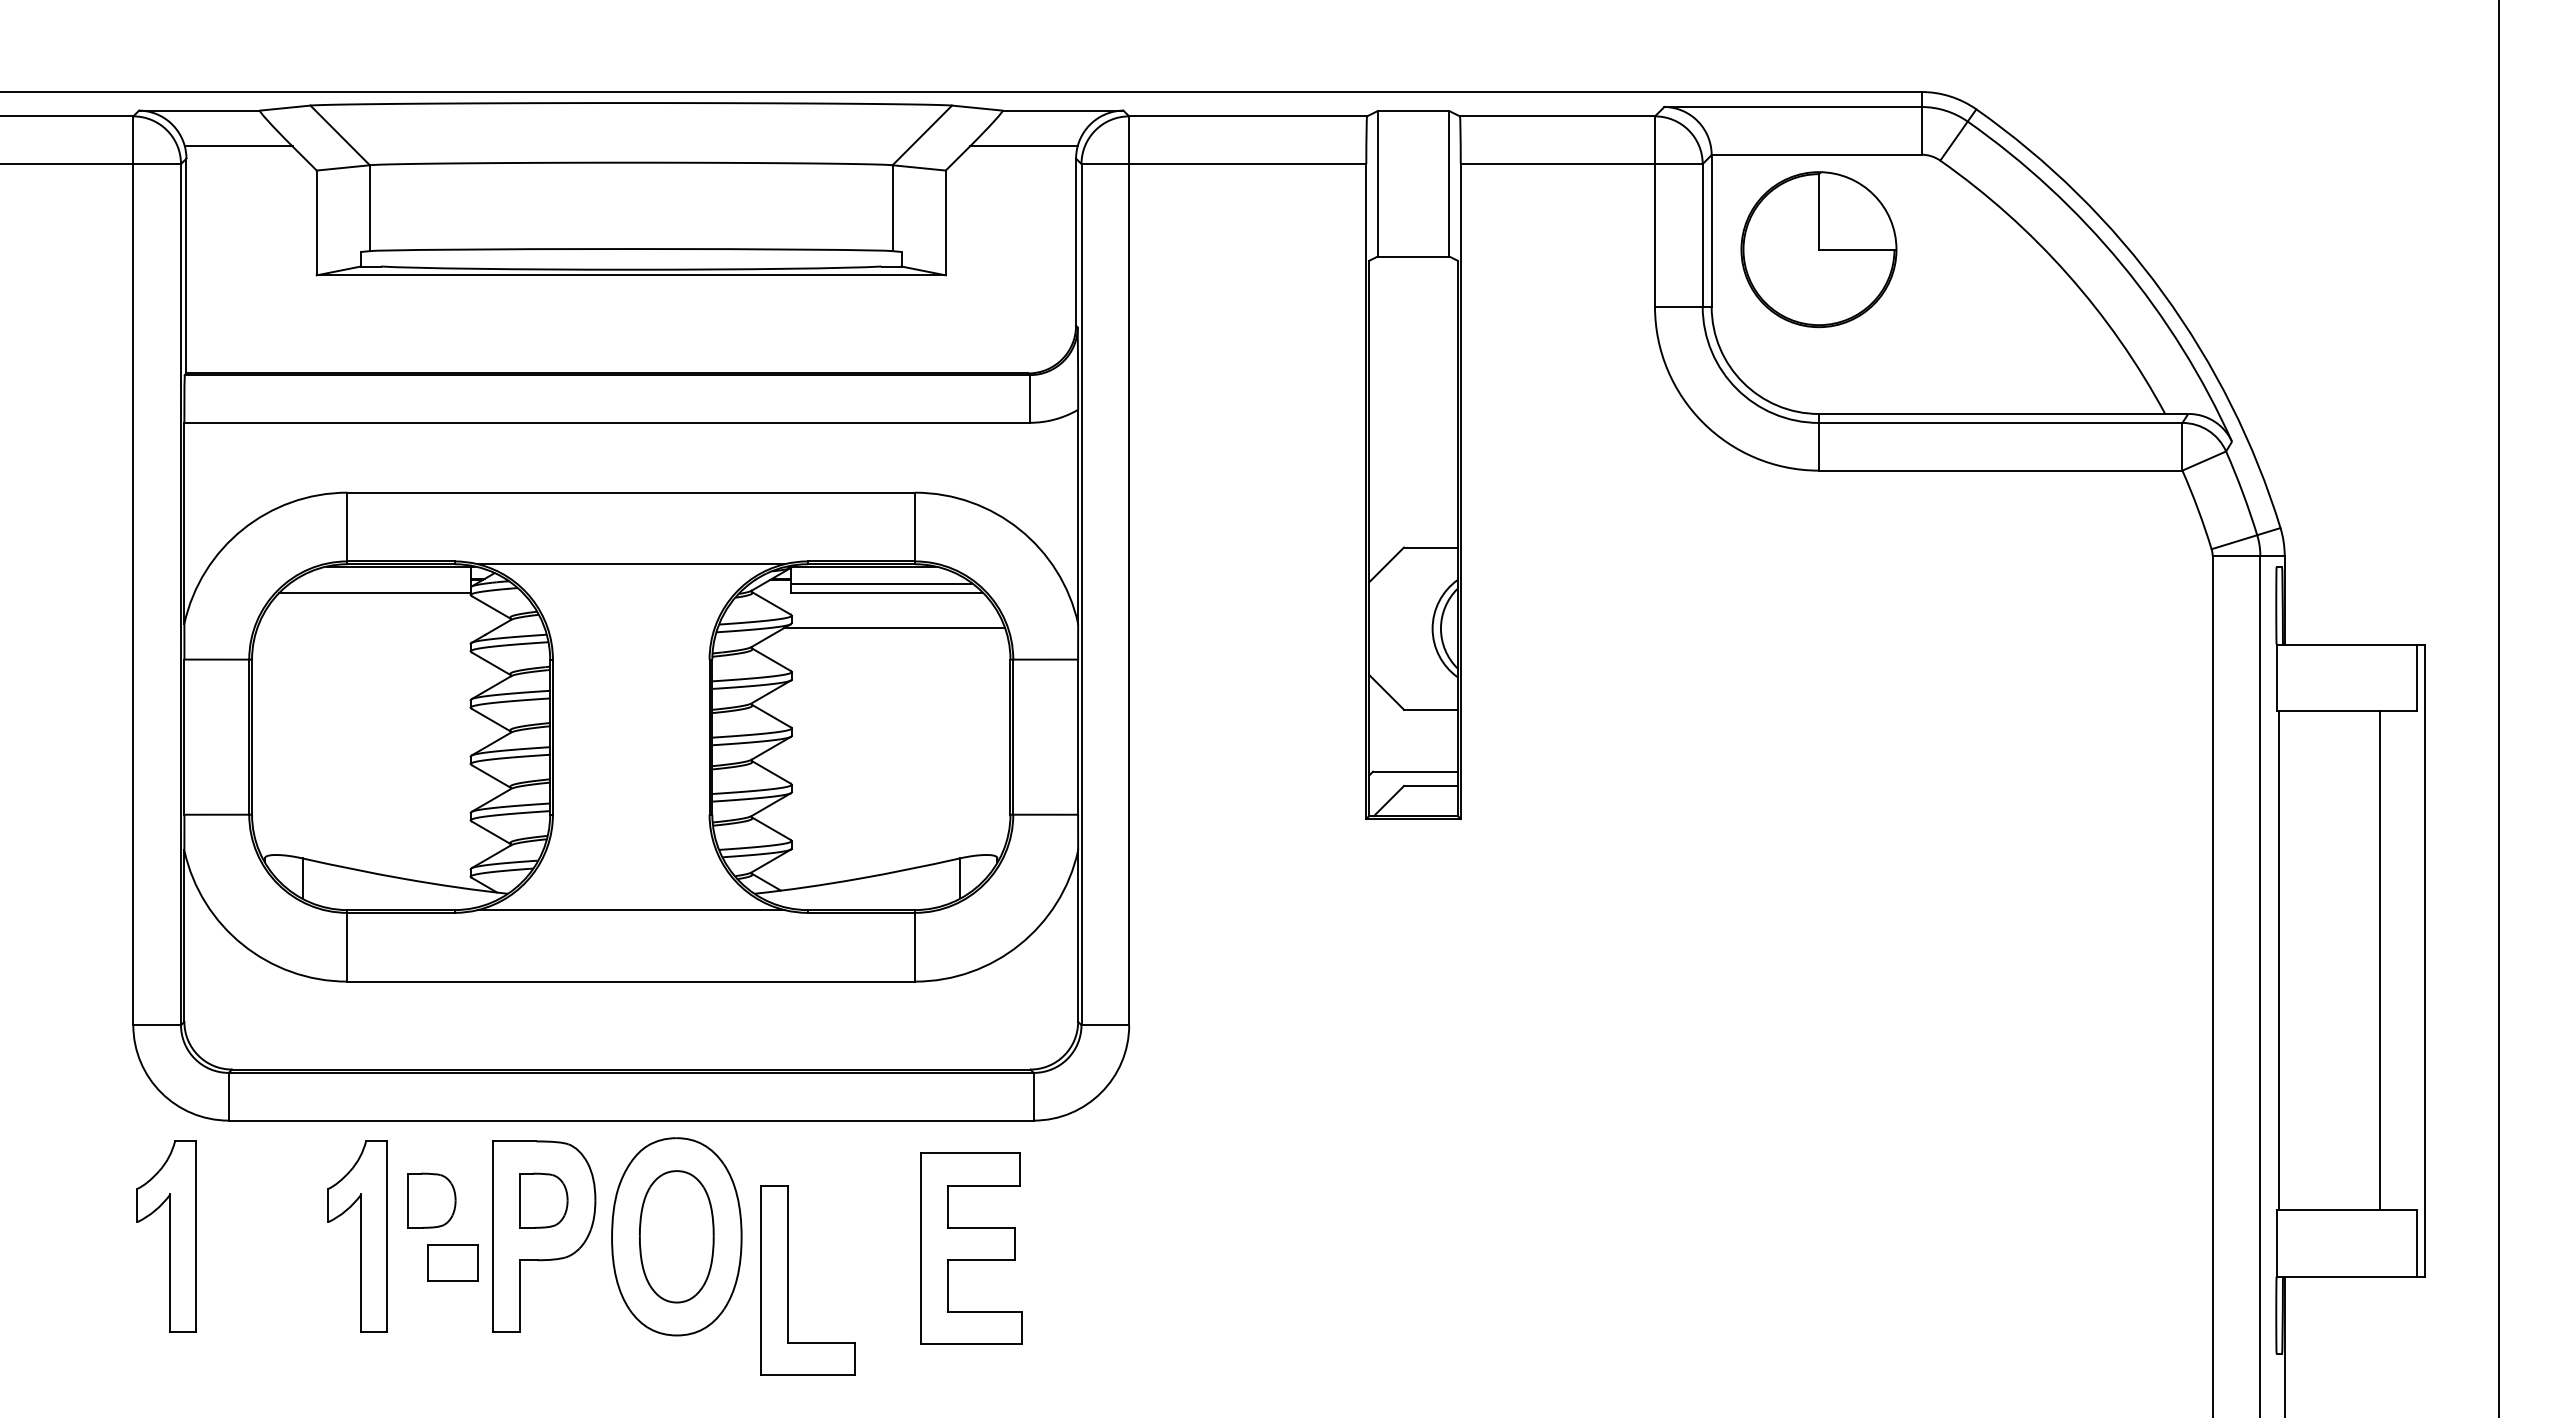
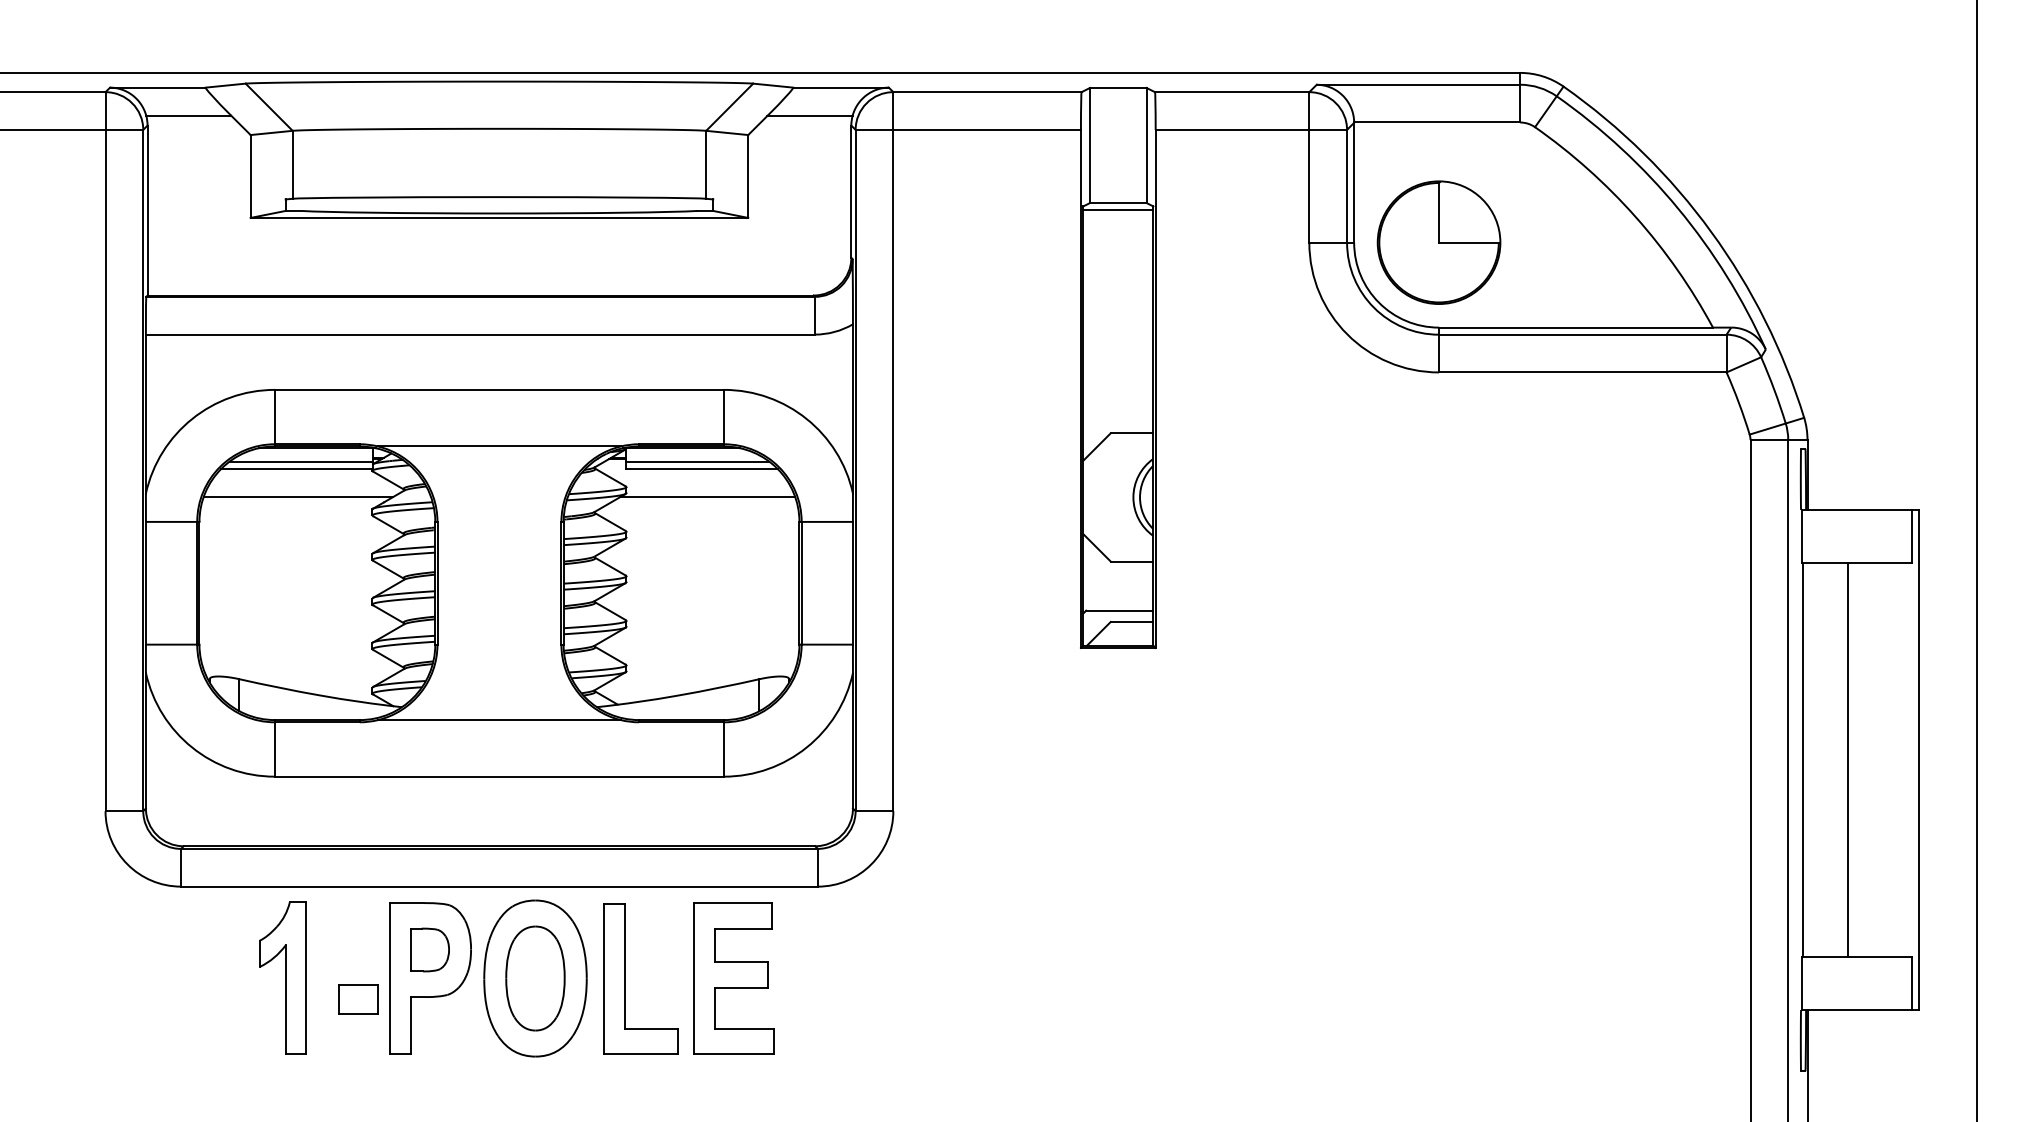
part: (1818, 249) -> (1438, 242), moved
line: (1413, 264) -> (1118, 209), added
line: (380, 583) -> (301, 461), added
line: (376, 628) -> (297, 497), added
line: (2379, 960) -> (1847, 759), moved
part: (431, 1200) -> (341, 949), removed
part: (166, 1236) -> (131, 978), removed
part: (971, 1248) -> (733, 978), moved
part: (788, 1280) -> (625, 979), moved

